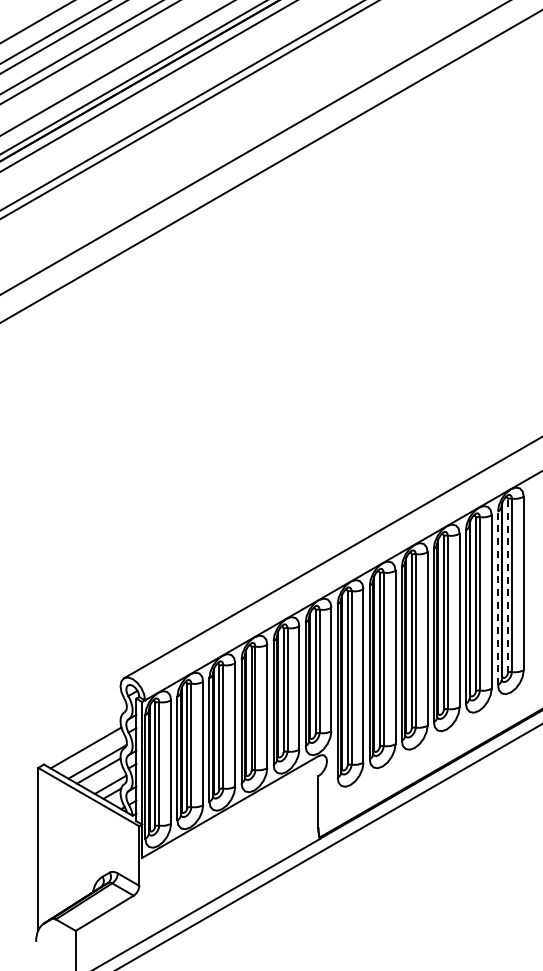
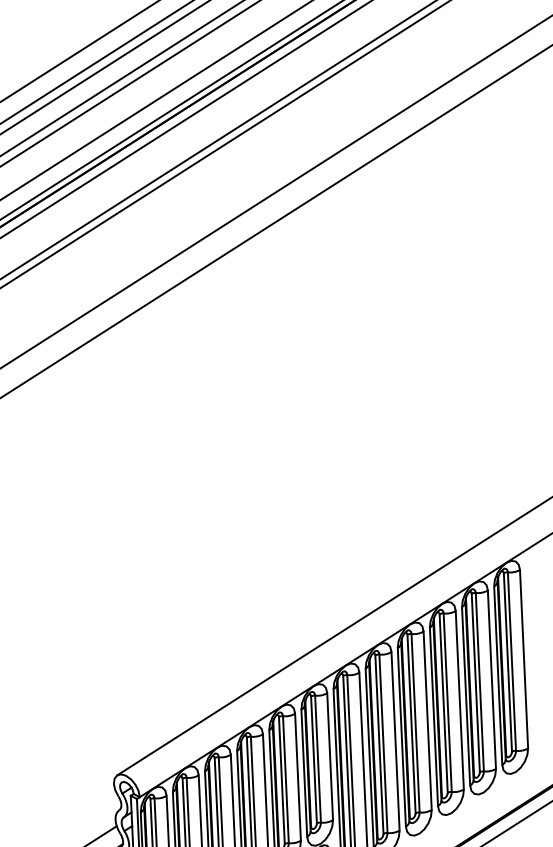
line: (507, 585) -> (507, 662), dashed -> solid
line: (497, 598) -> (497, 675), dashed -> solid

